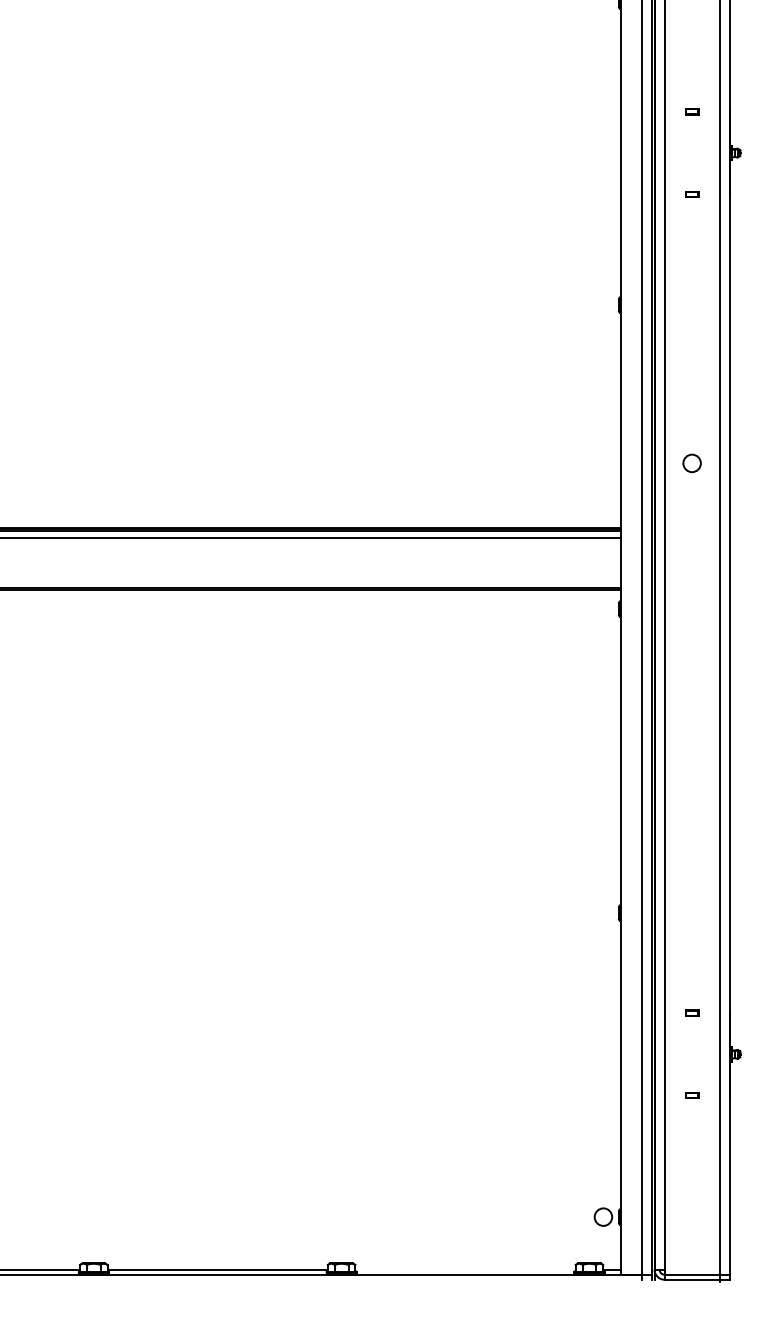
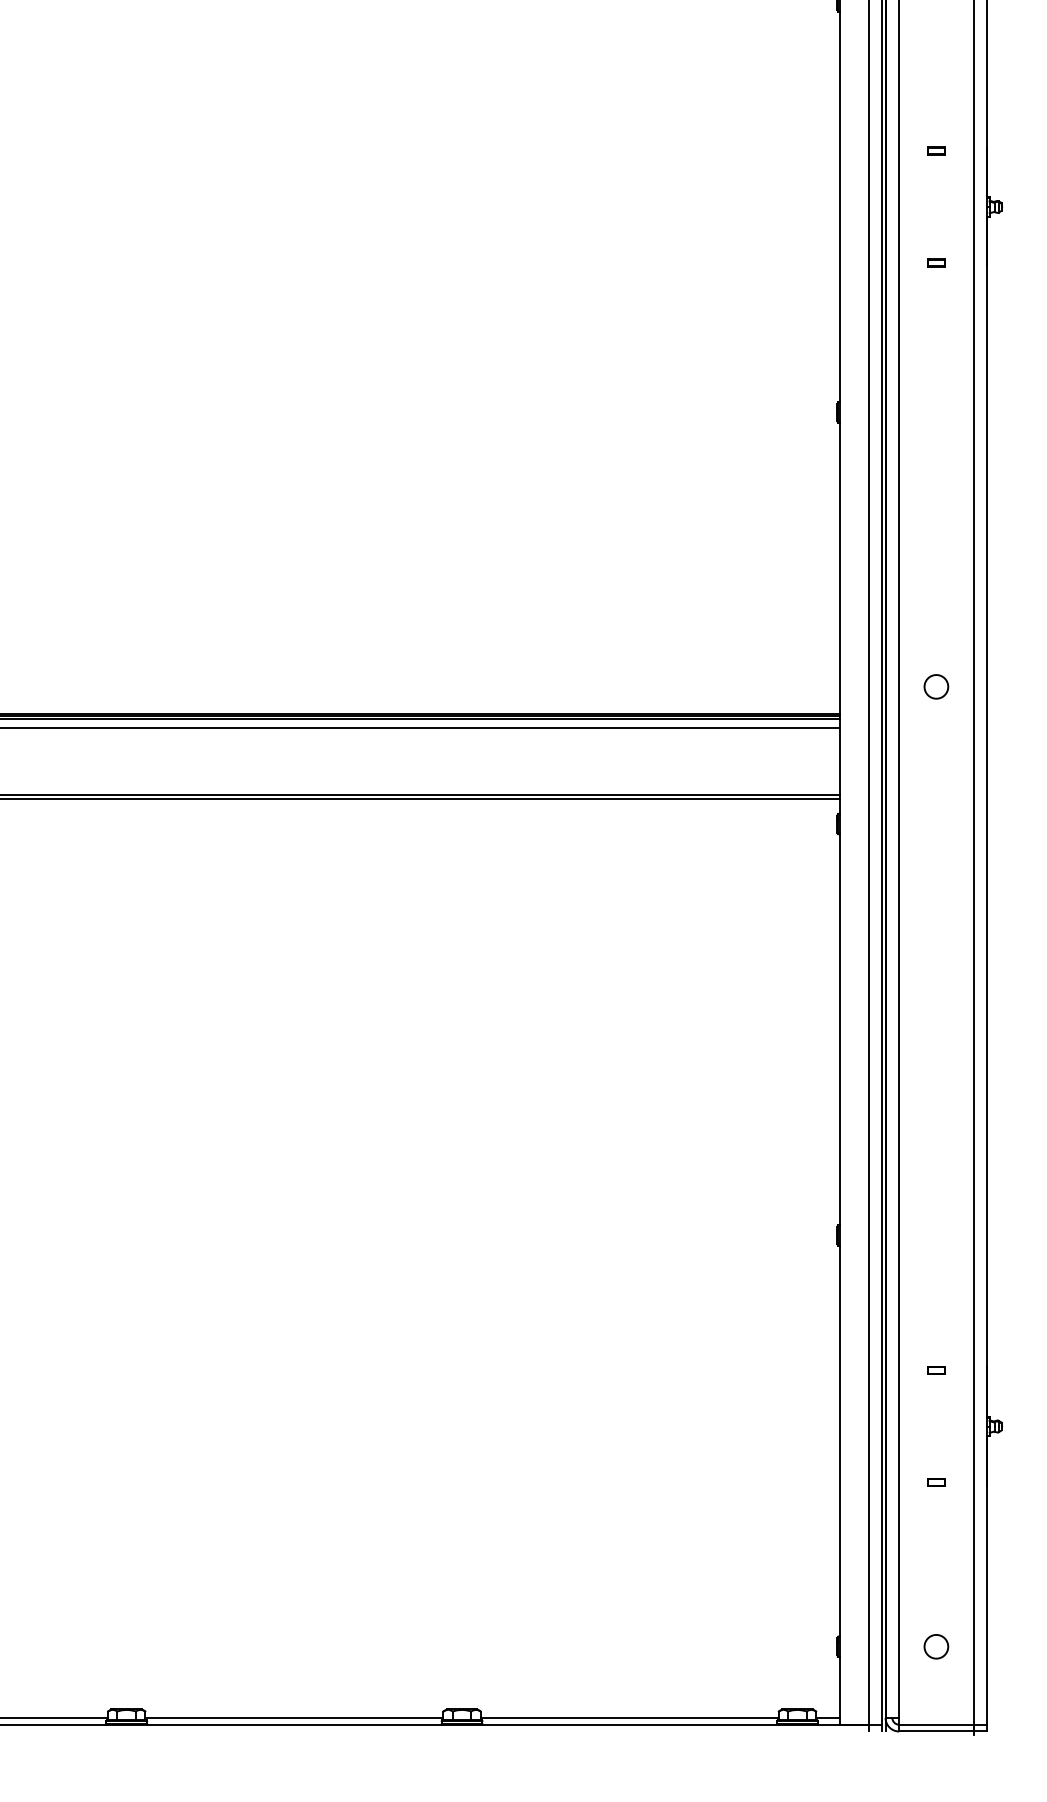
circle: (692, 463) -> (936, 686), moved
circle: (603, 1216) -> (936, 1646), moved
line: (465, 1269) -> (629, 1717), added

